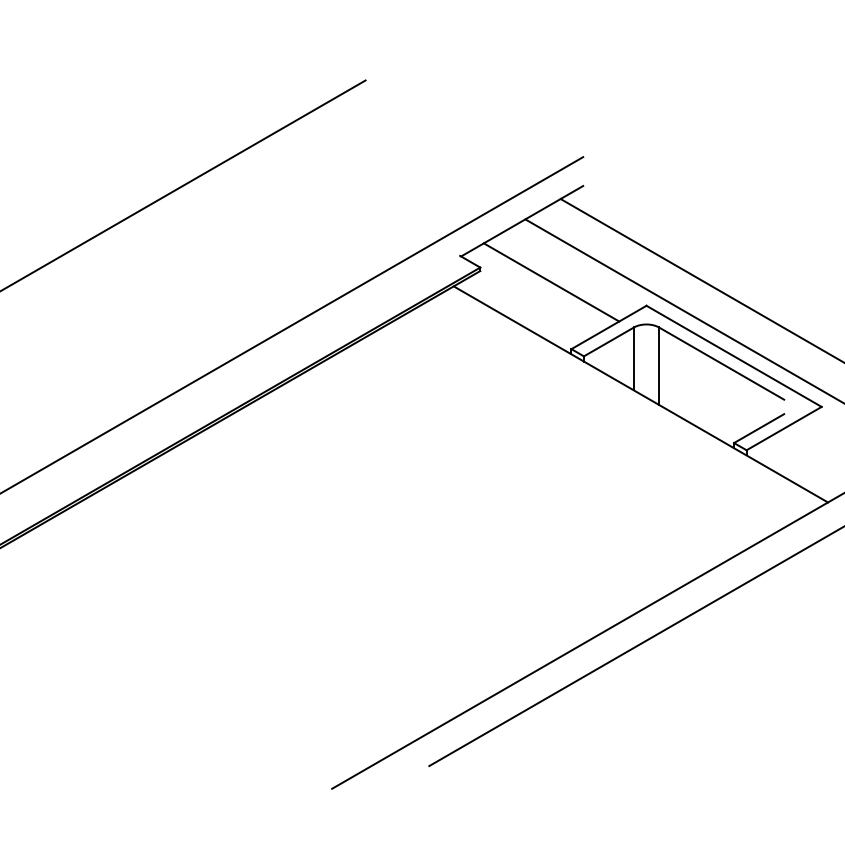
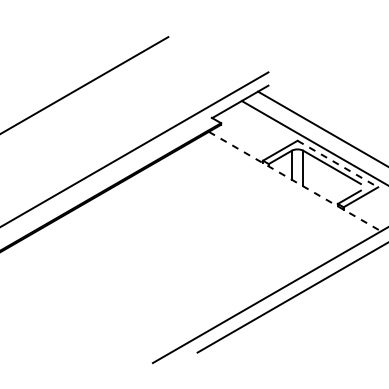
line: (550, 283) -> (253, 130), removed
line: (733, 357) -> (337, 164), solid -> dashed
line: (641, 394) -> (295, 181), solid -> dashed

